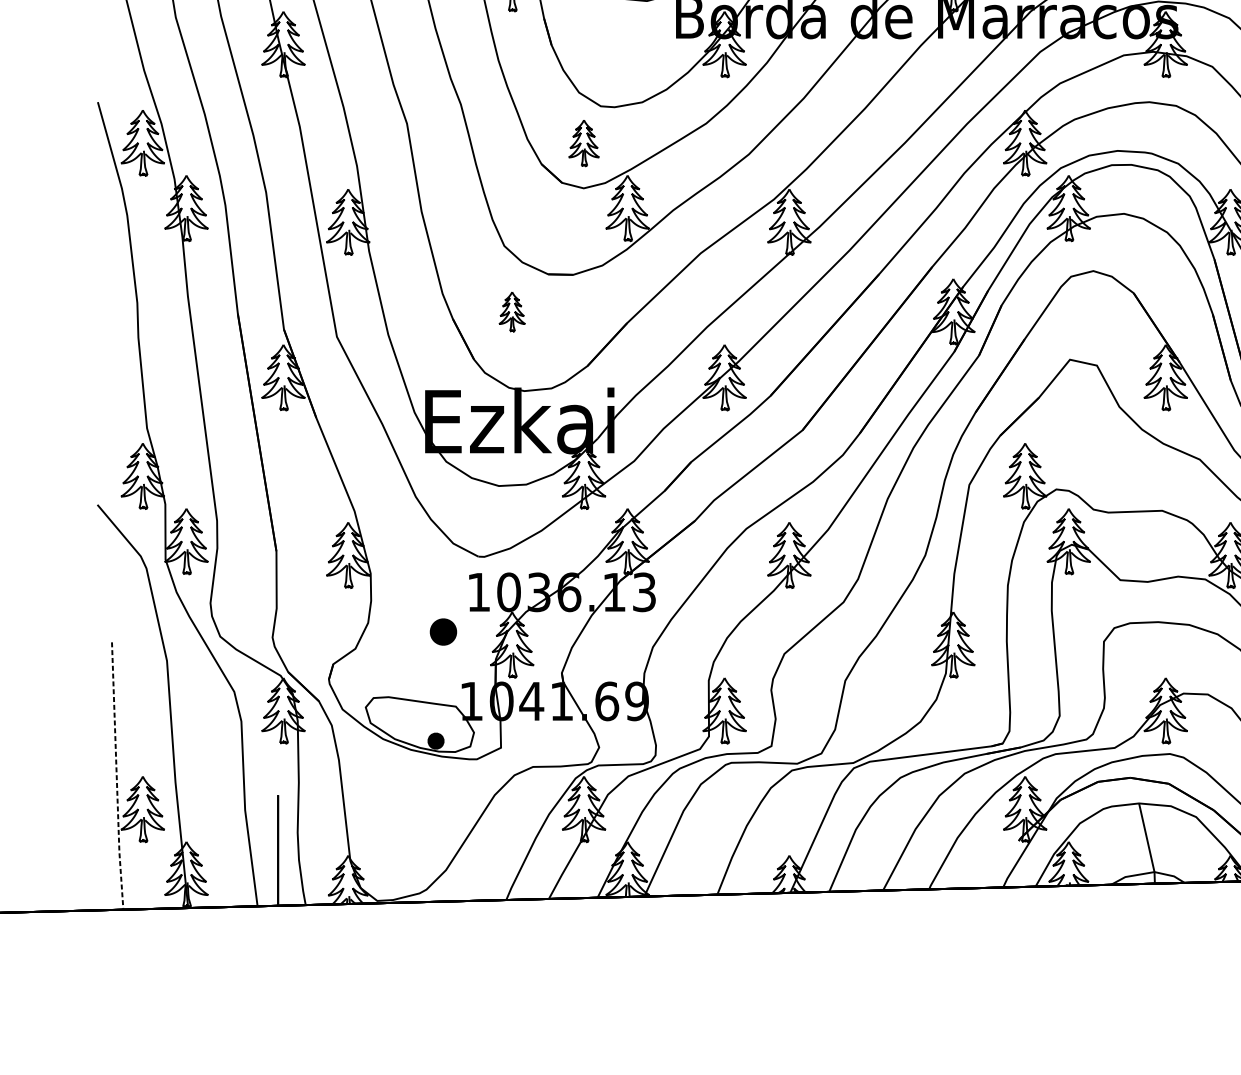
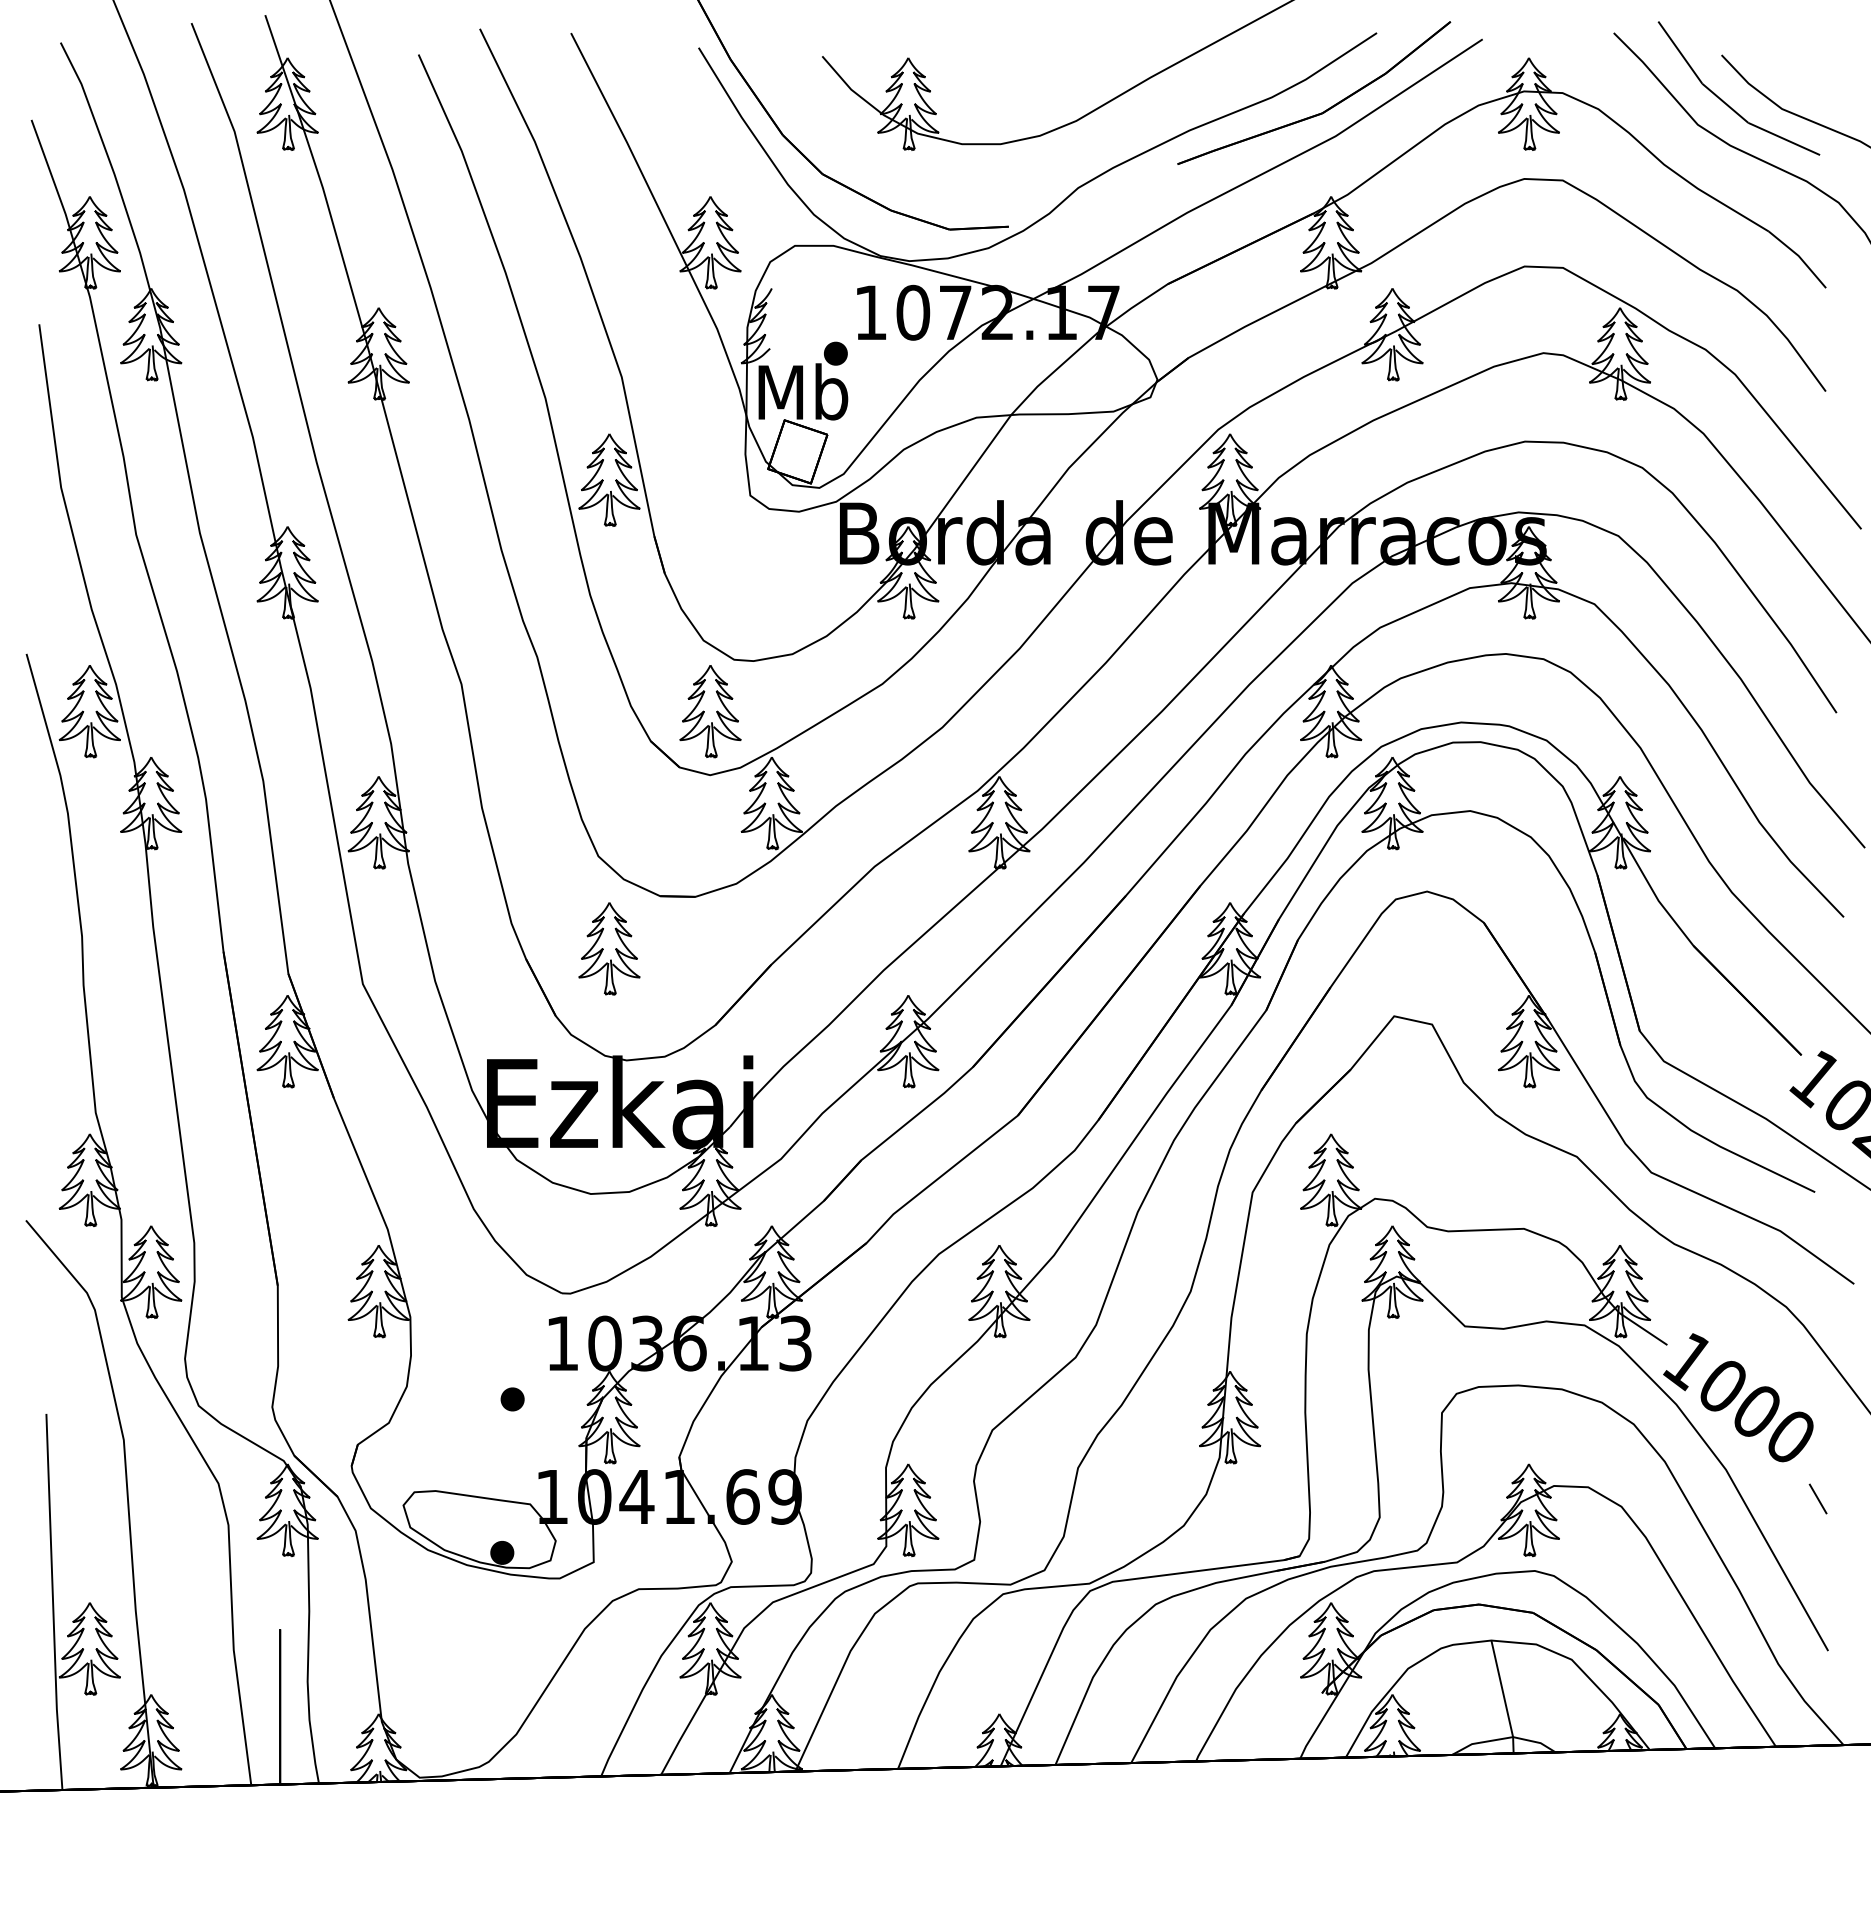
part: (584, 143) -> (710, 711), size x1.43
part: (512, 311) -> (609, 948), size x1.67
part: (443, 632) -> (512, 1399), size x0.62
line: (117, 776) -> (53, 1602), dashed -> solid

